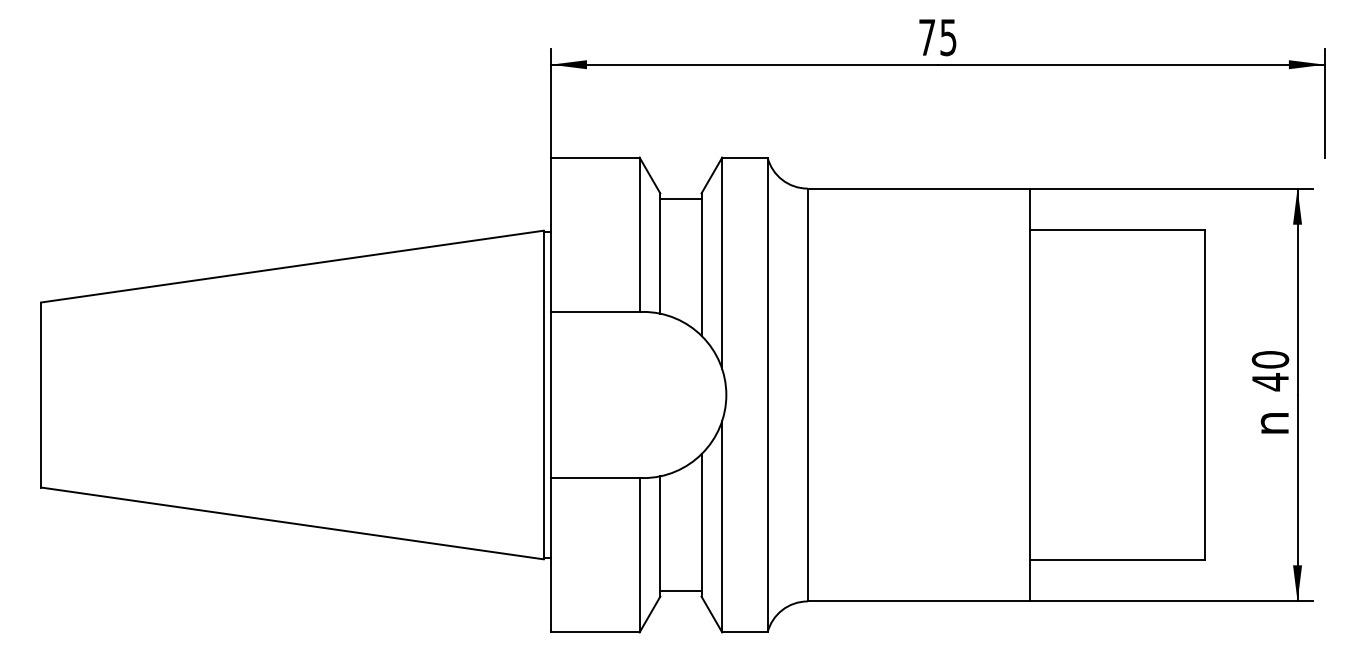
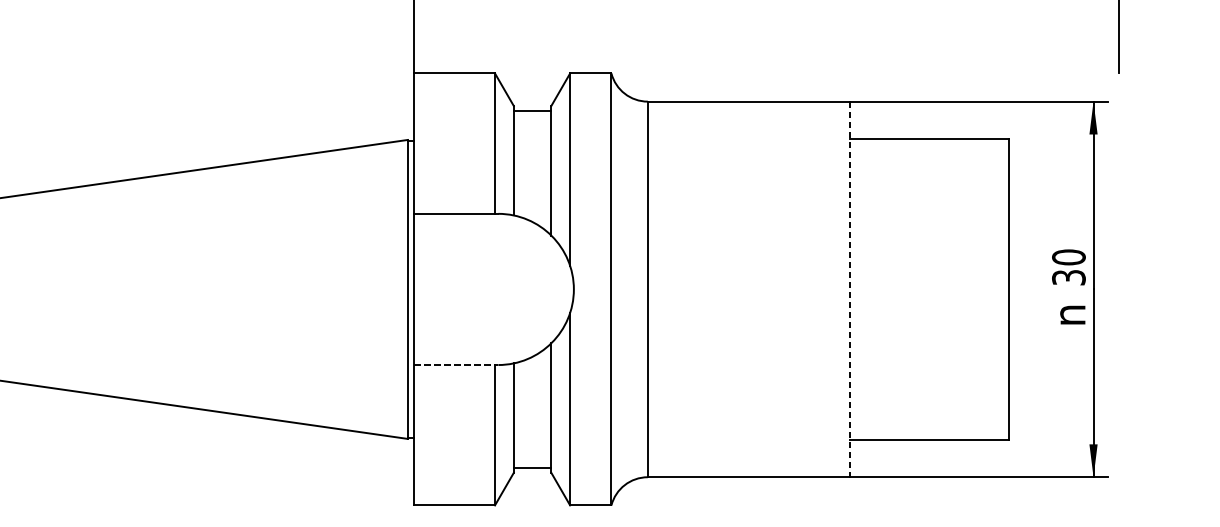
text: (1270, 382) -> (1068, 278), 40 -> 30
line: (1029, 395) -> (849, 289), solid -> dashed
line: (597, 478) -> (456, 365), solid -> dashed

